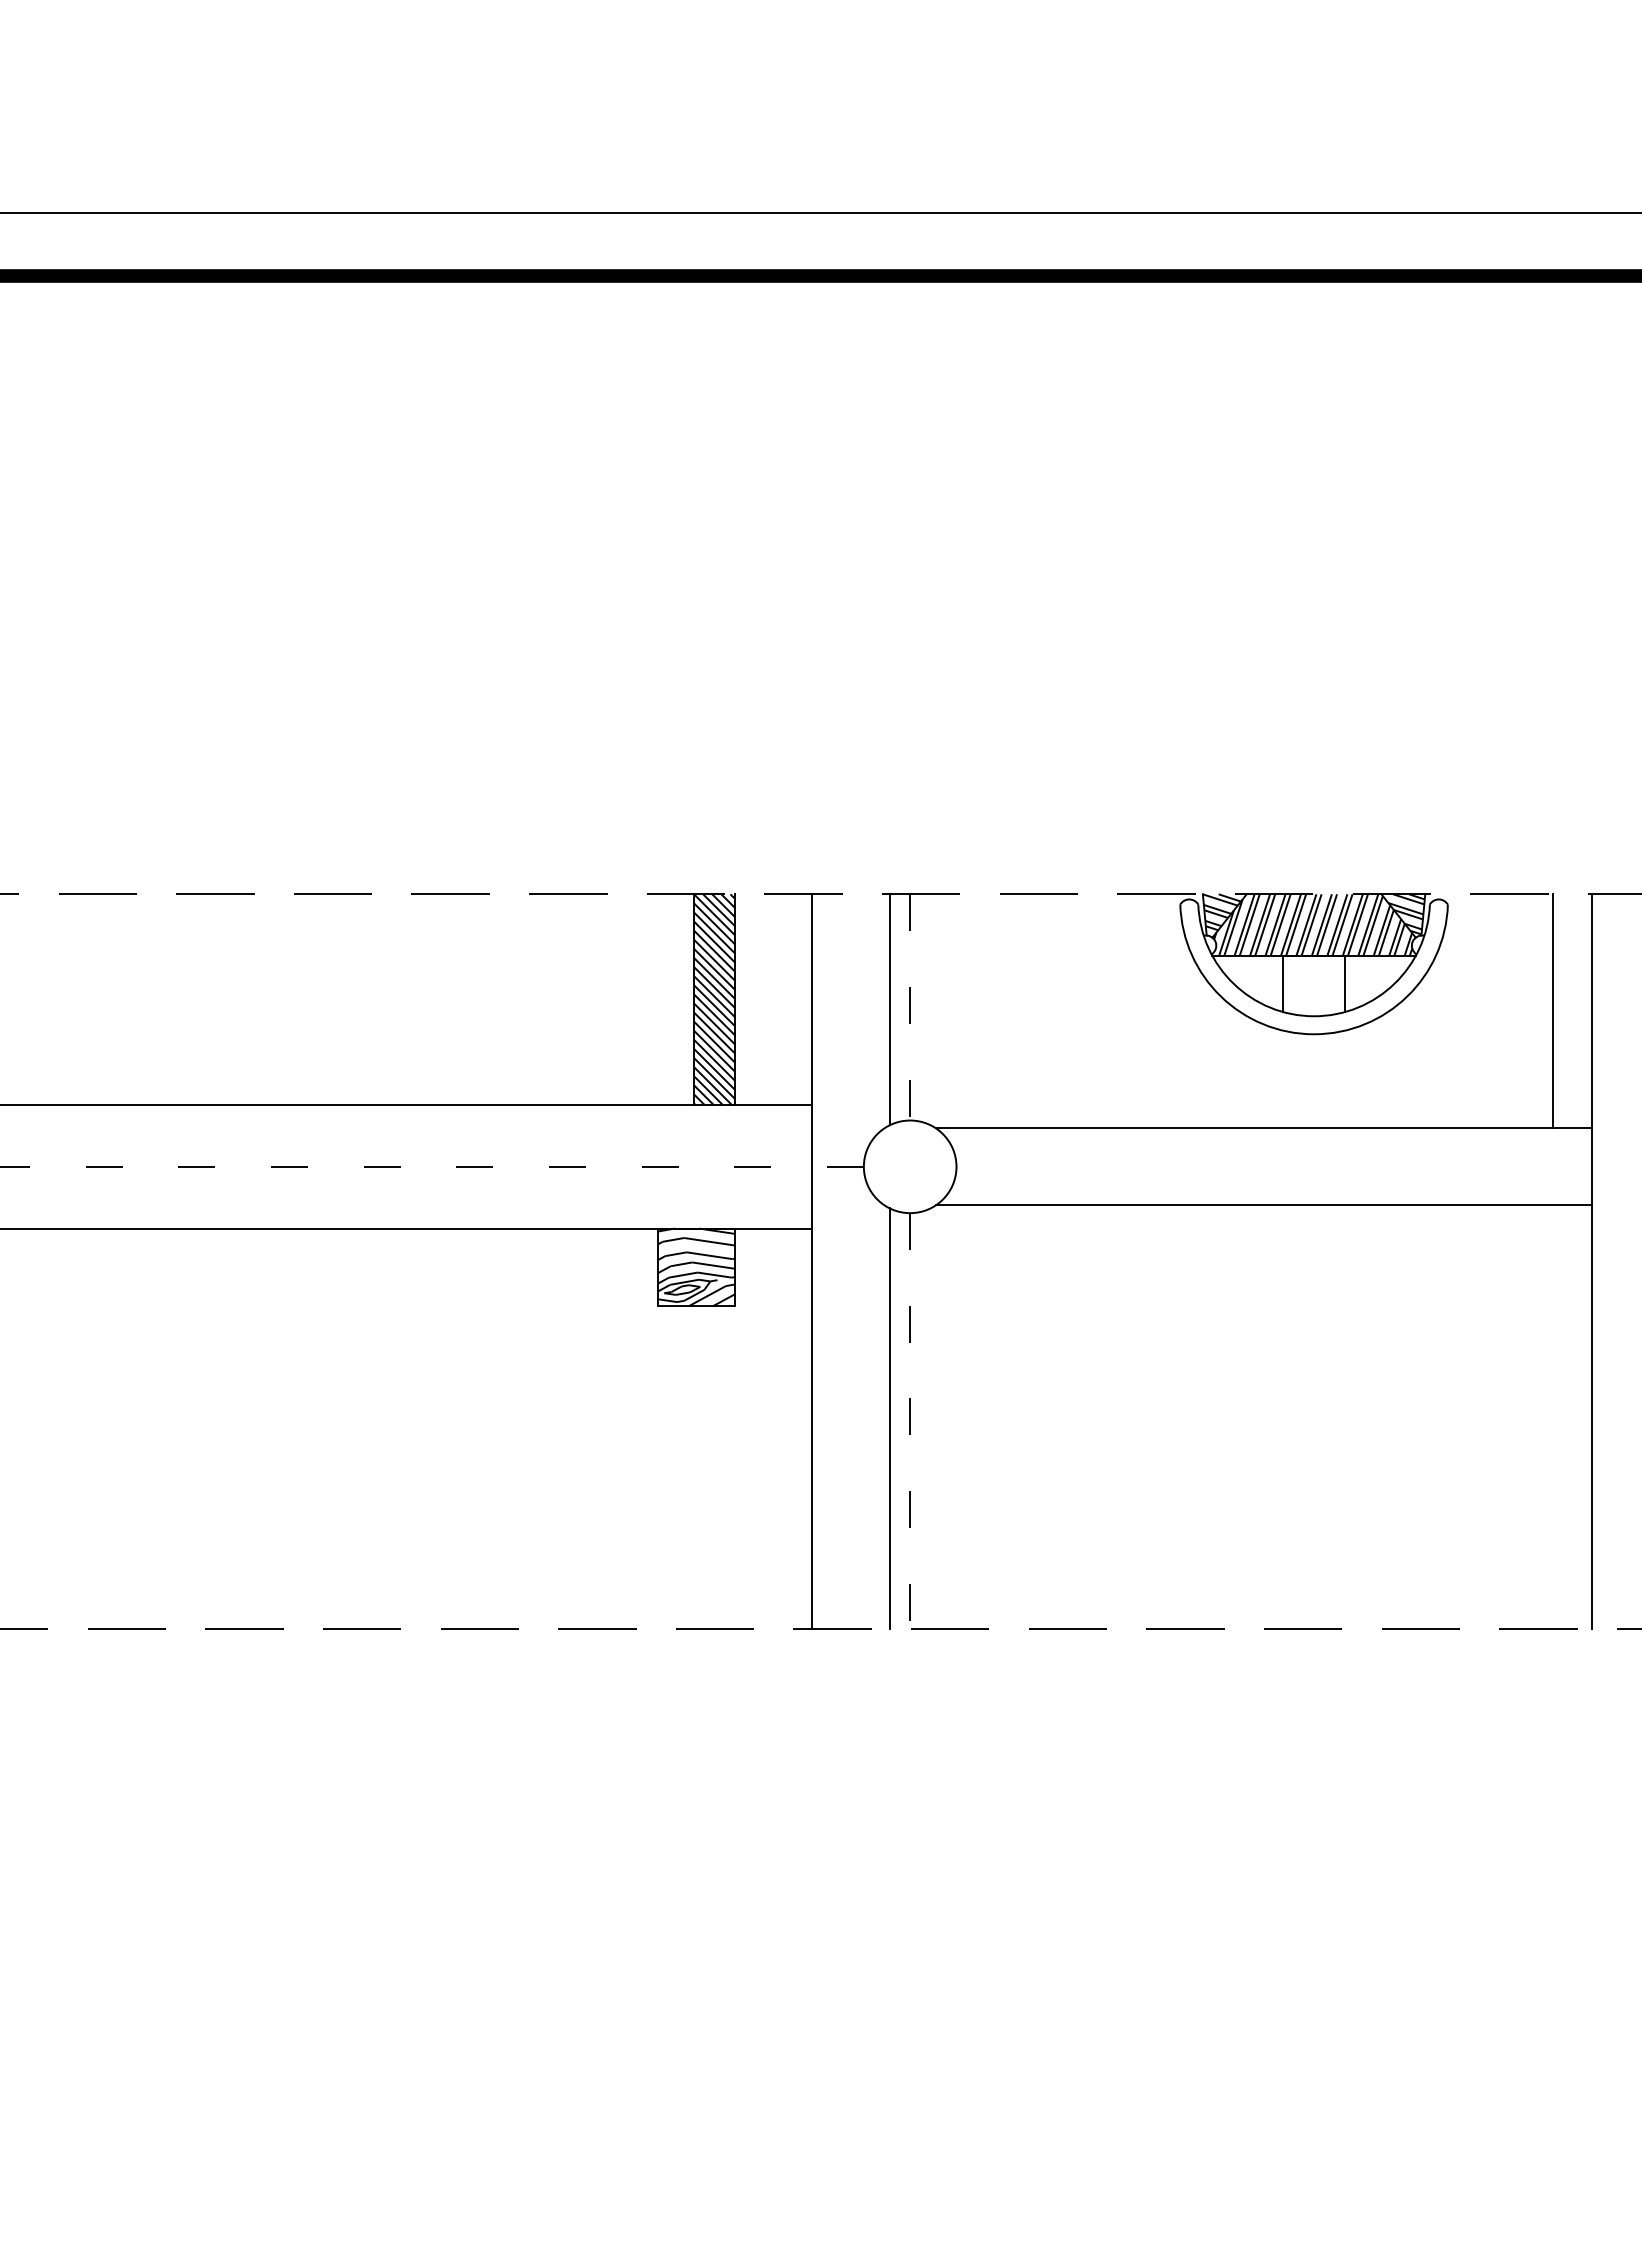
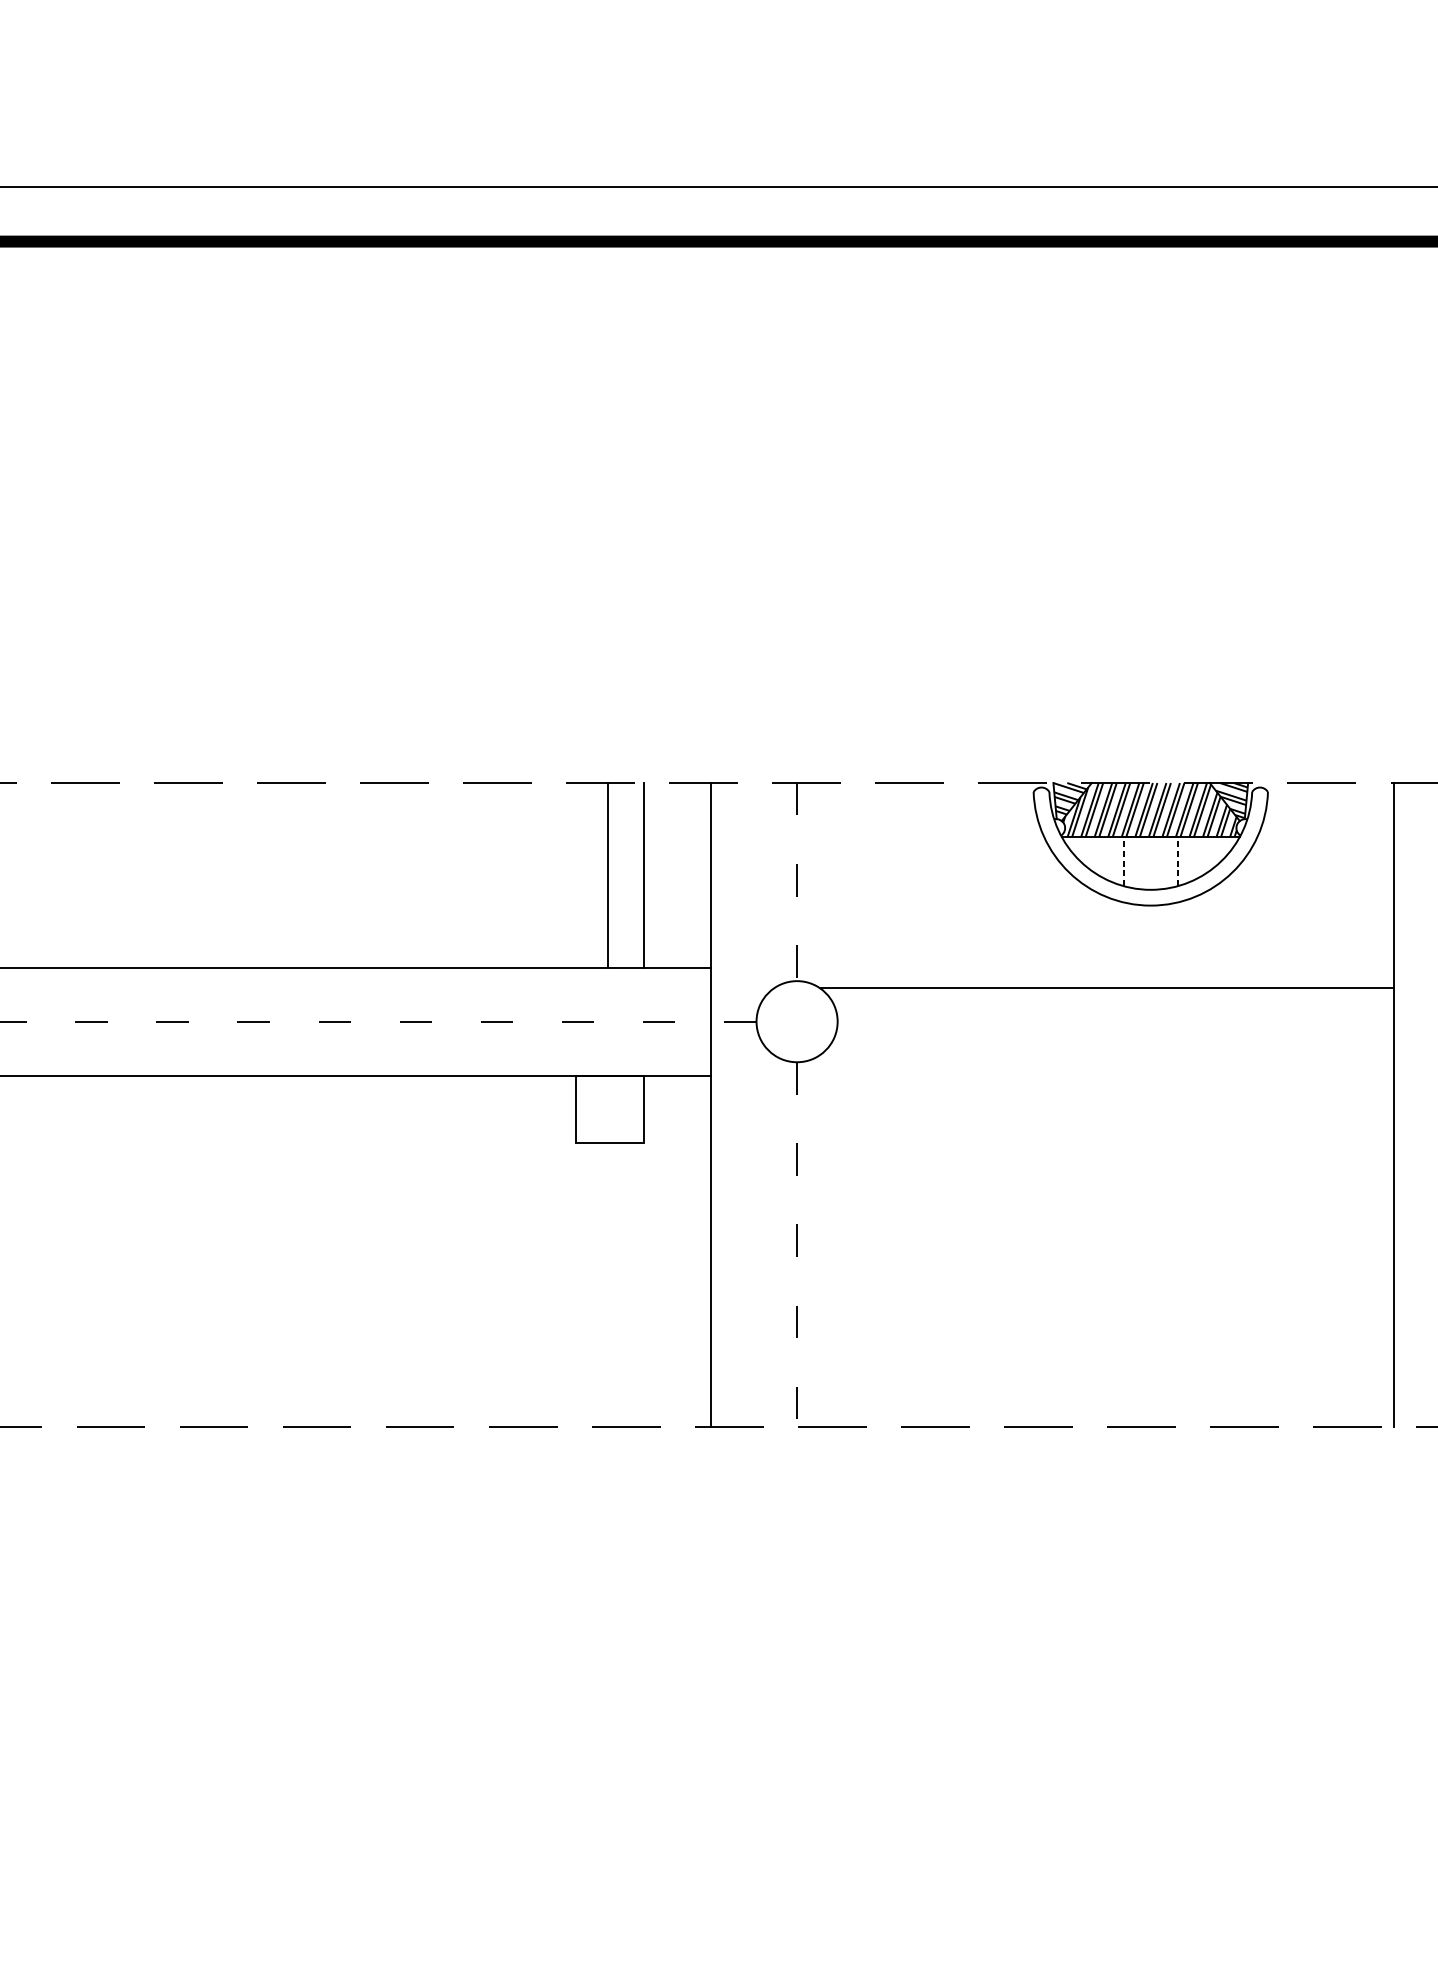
line: (1283, 983) -> (1124, 861), solid -> dashed
line: (1344, 983) -> (1177, 861), solid -> dashed
hatch: (714, 999) -> (625, 875), removed
line: (889, 1009) -> (778, 883), removed
line: (1553, 1011) -> (1360, 885), removed
line: (1263, 1205) -> (1106, 1055), removed
hatch: (696, 1266) -> (609, 1108), removed
line: (889, 1418) -> (778, 1242), removed

